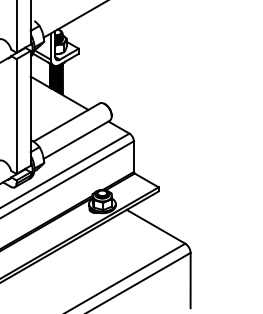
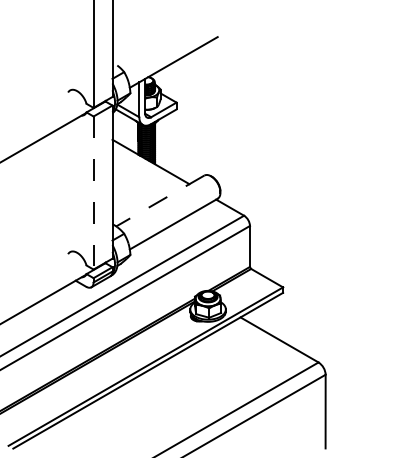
line: (16, 116) -> (93, 193), solid -> dashed
line: (66, 122) -> (160, 201), solid -> dashed

